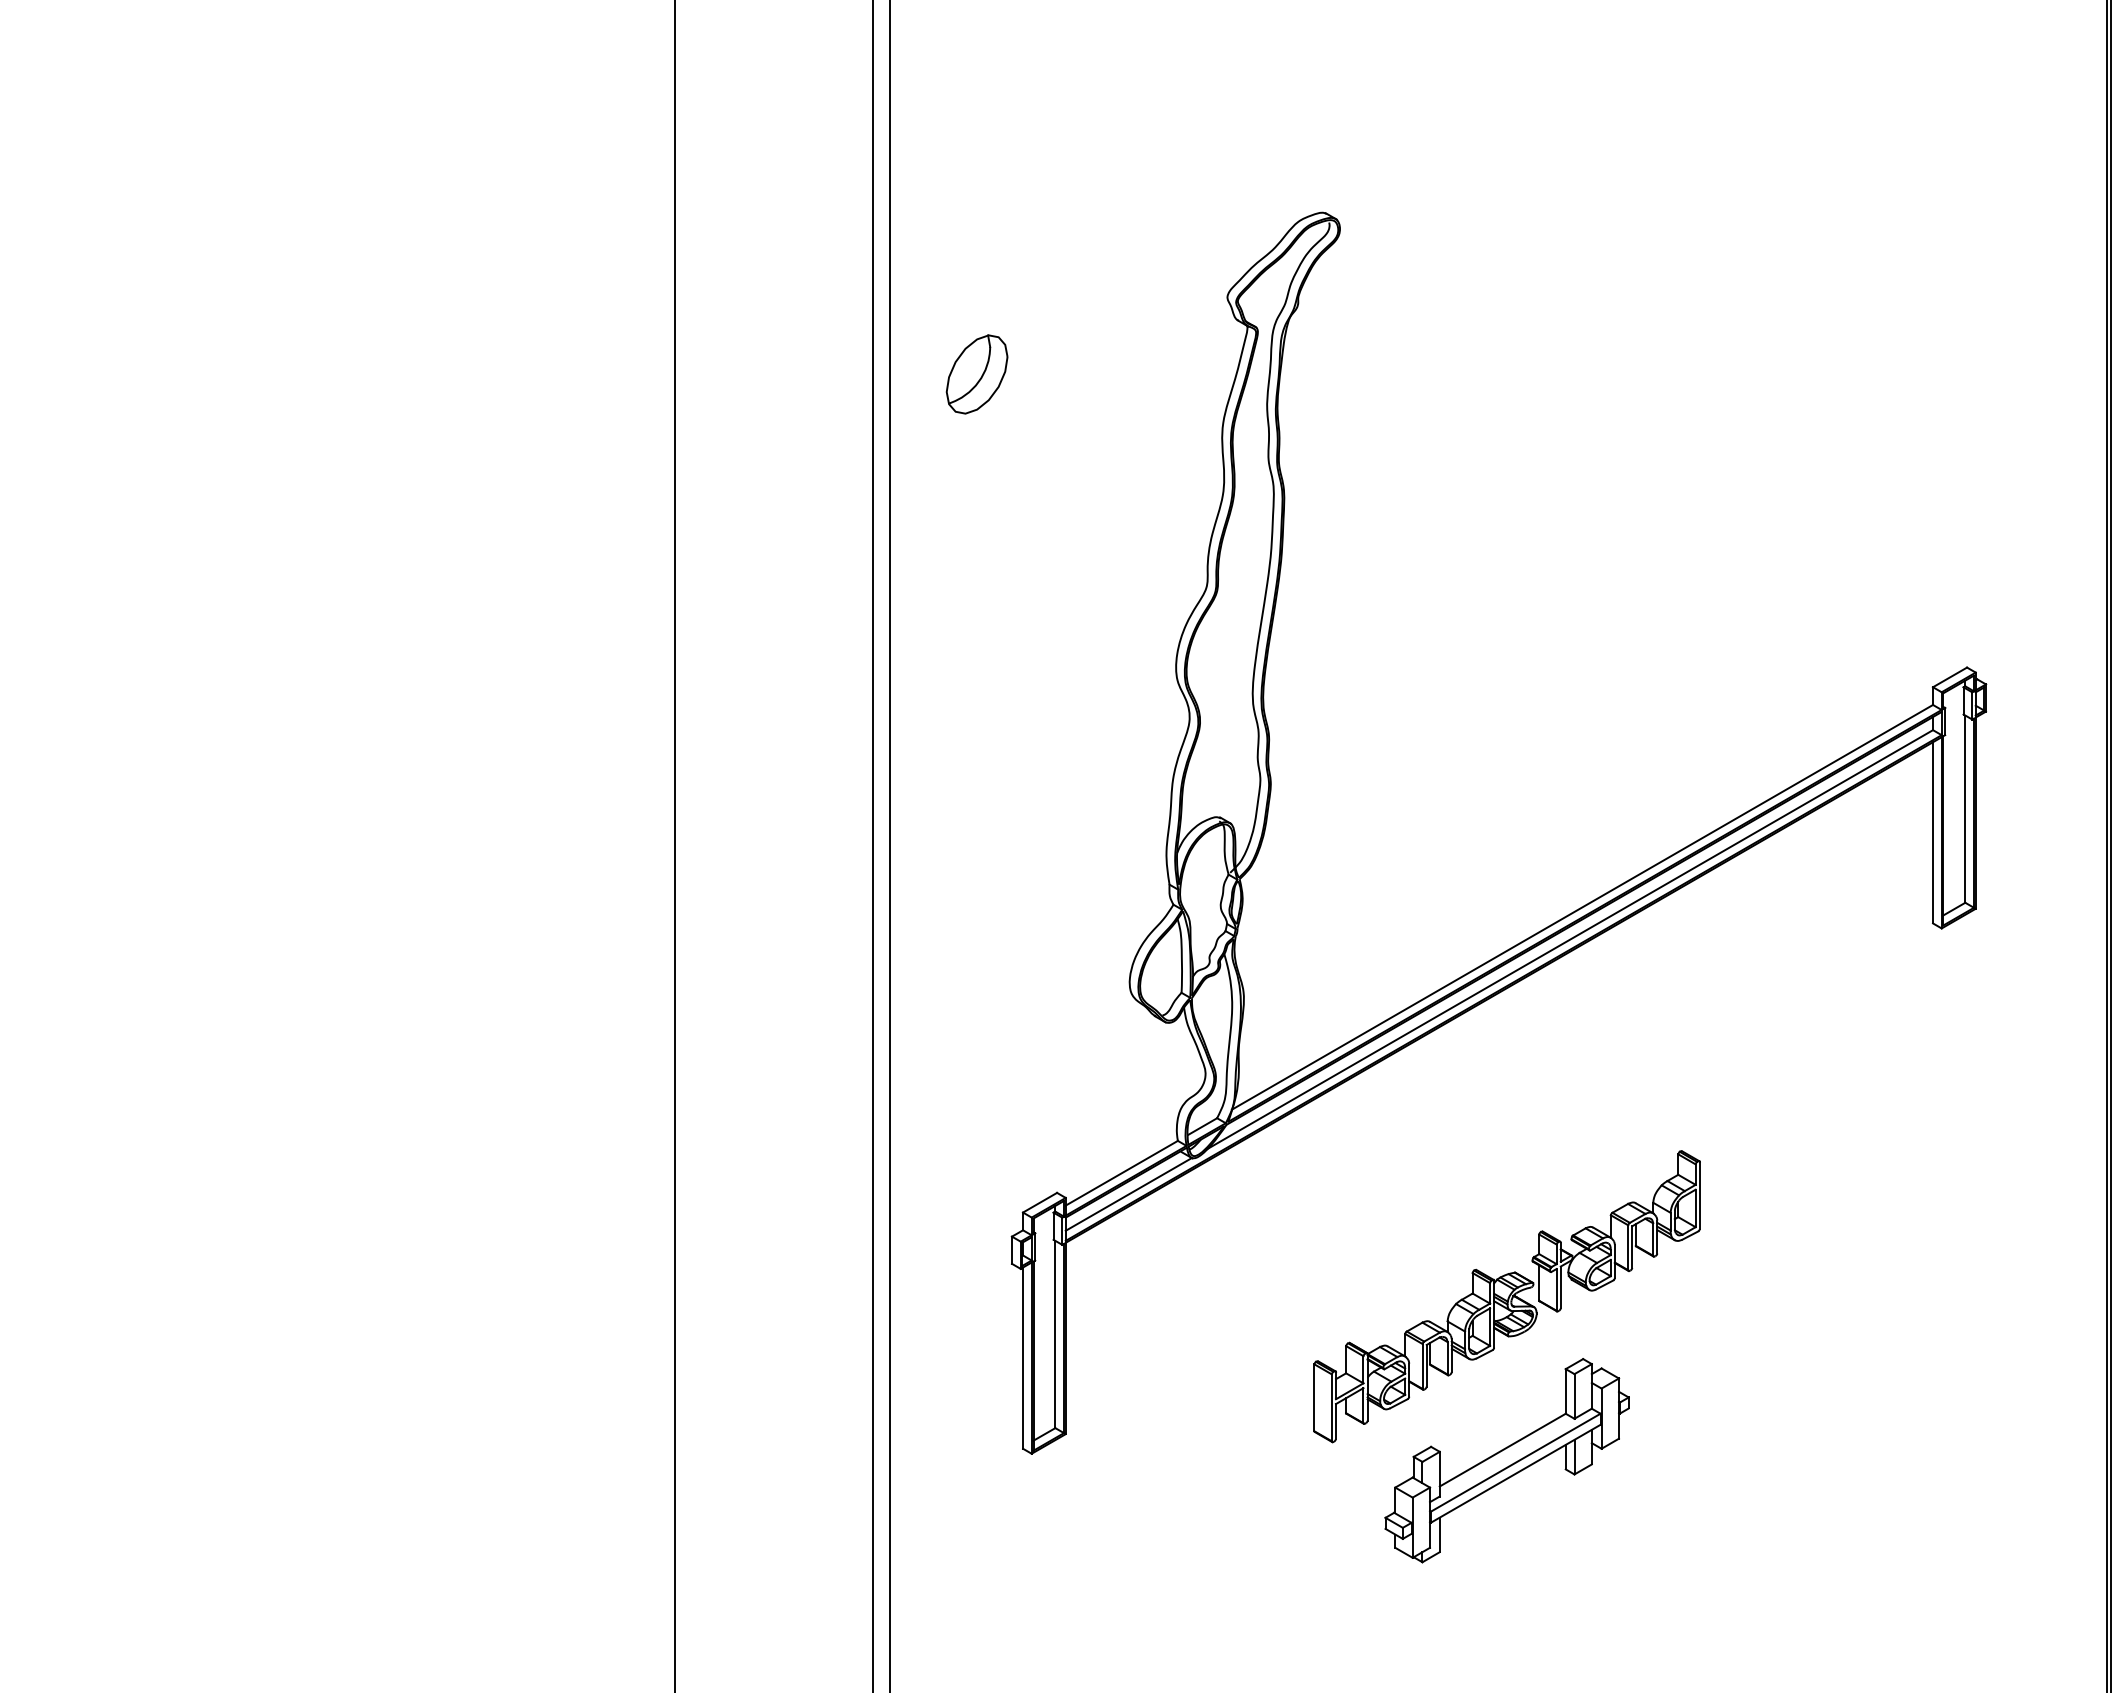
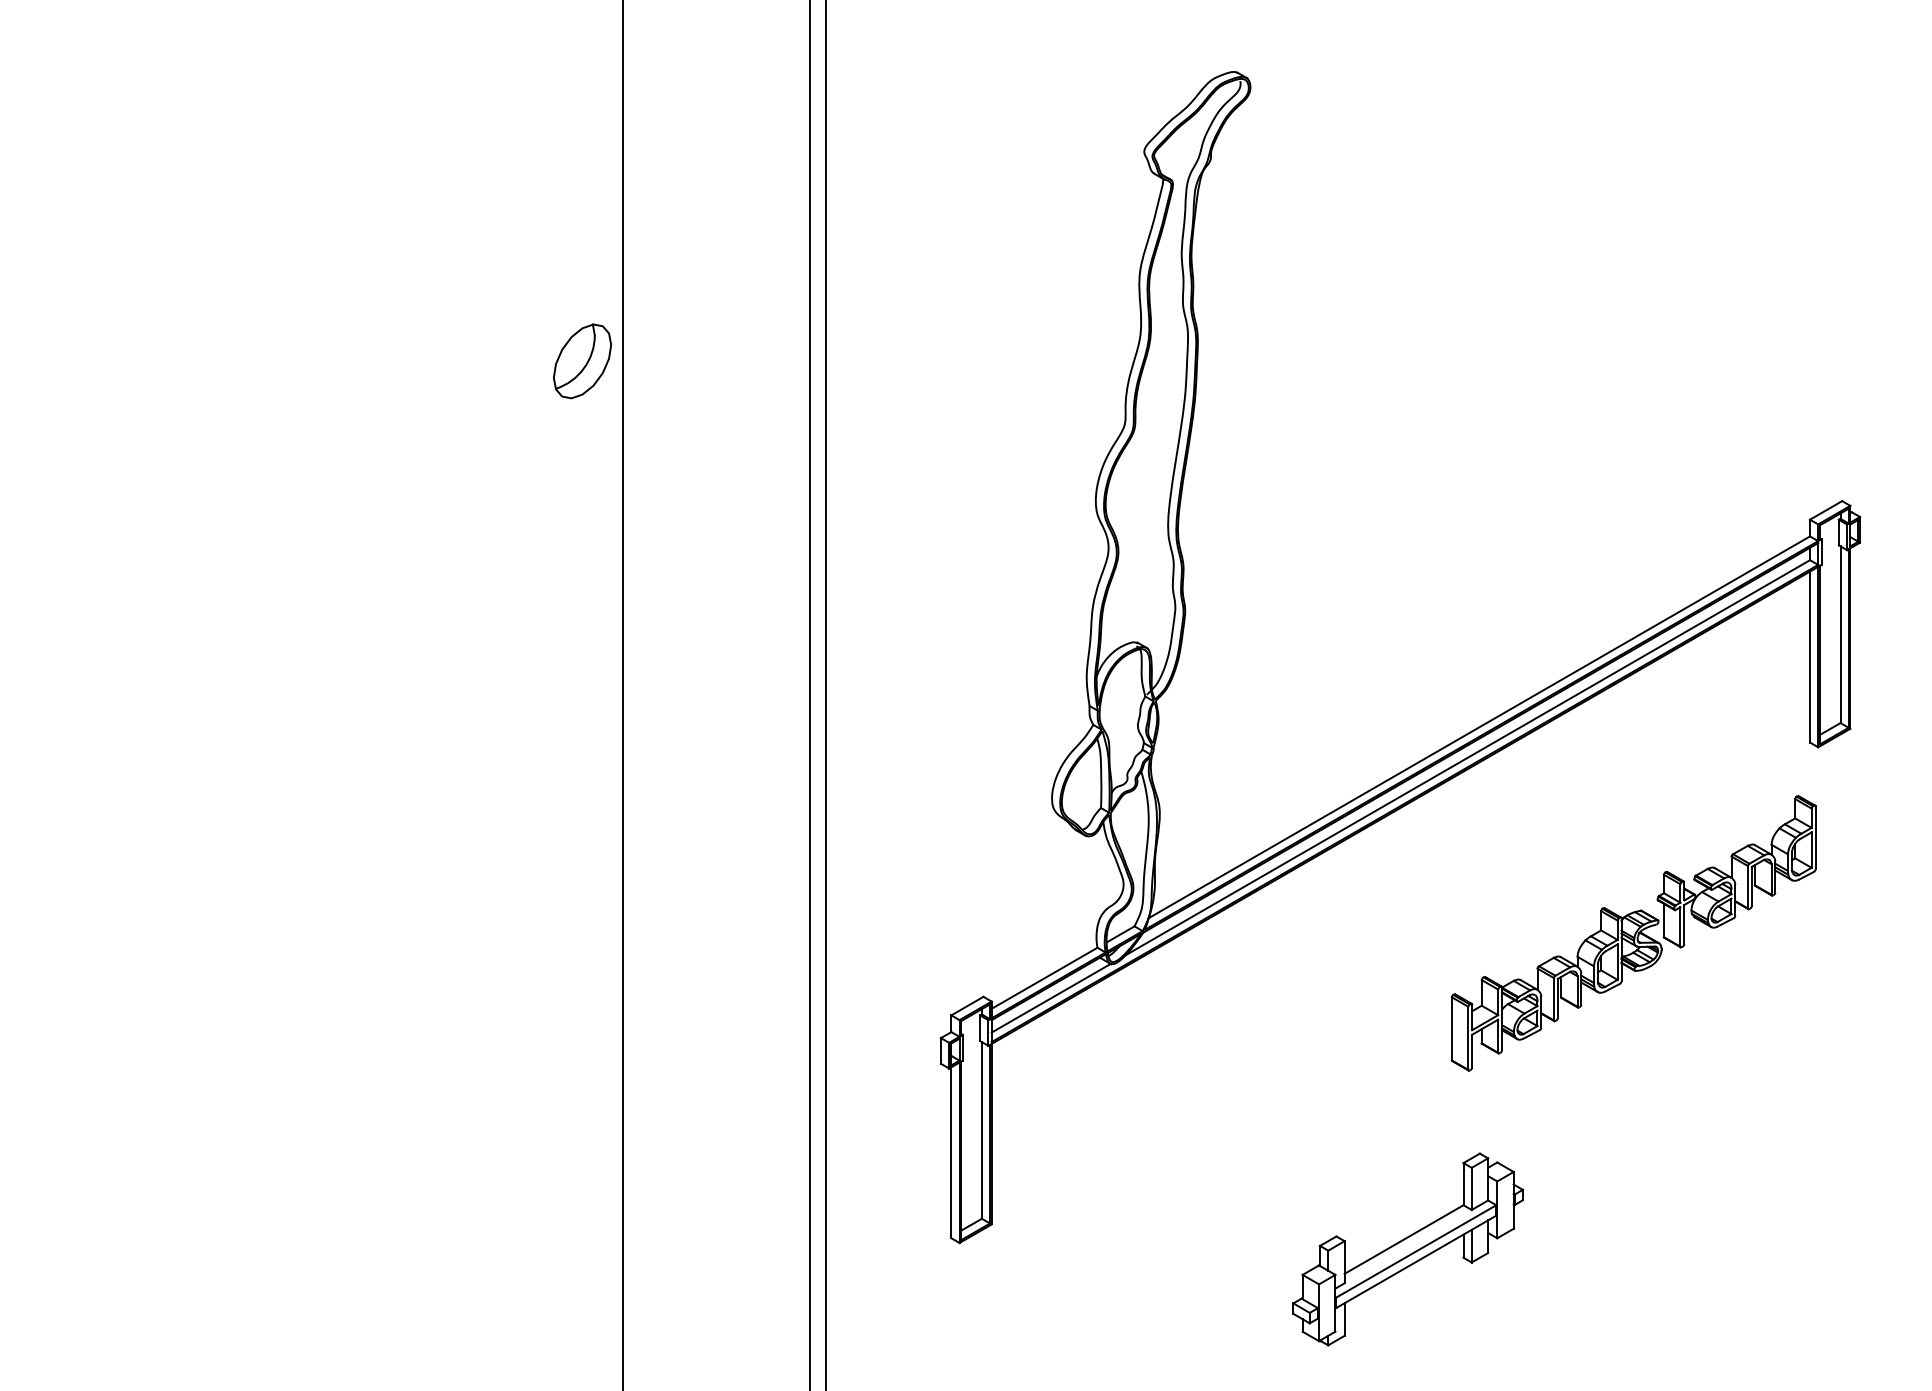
part: (976, 374) -> (581, 361), moved
part: (1506, 1296) -> (1633, 933), moved

